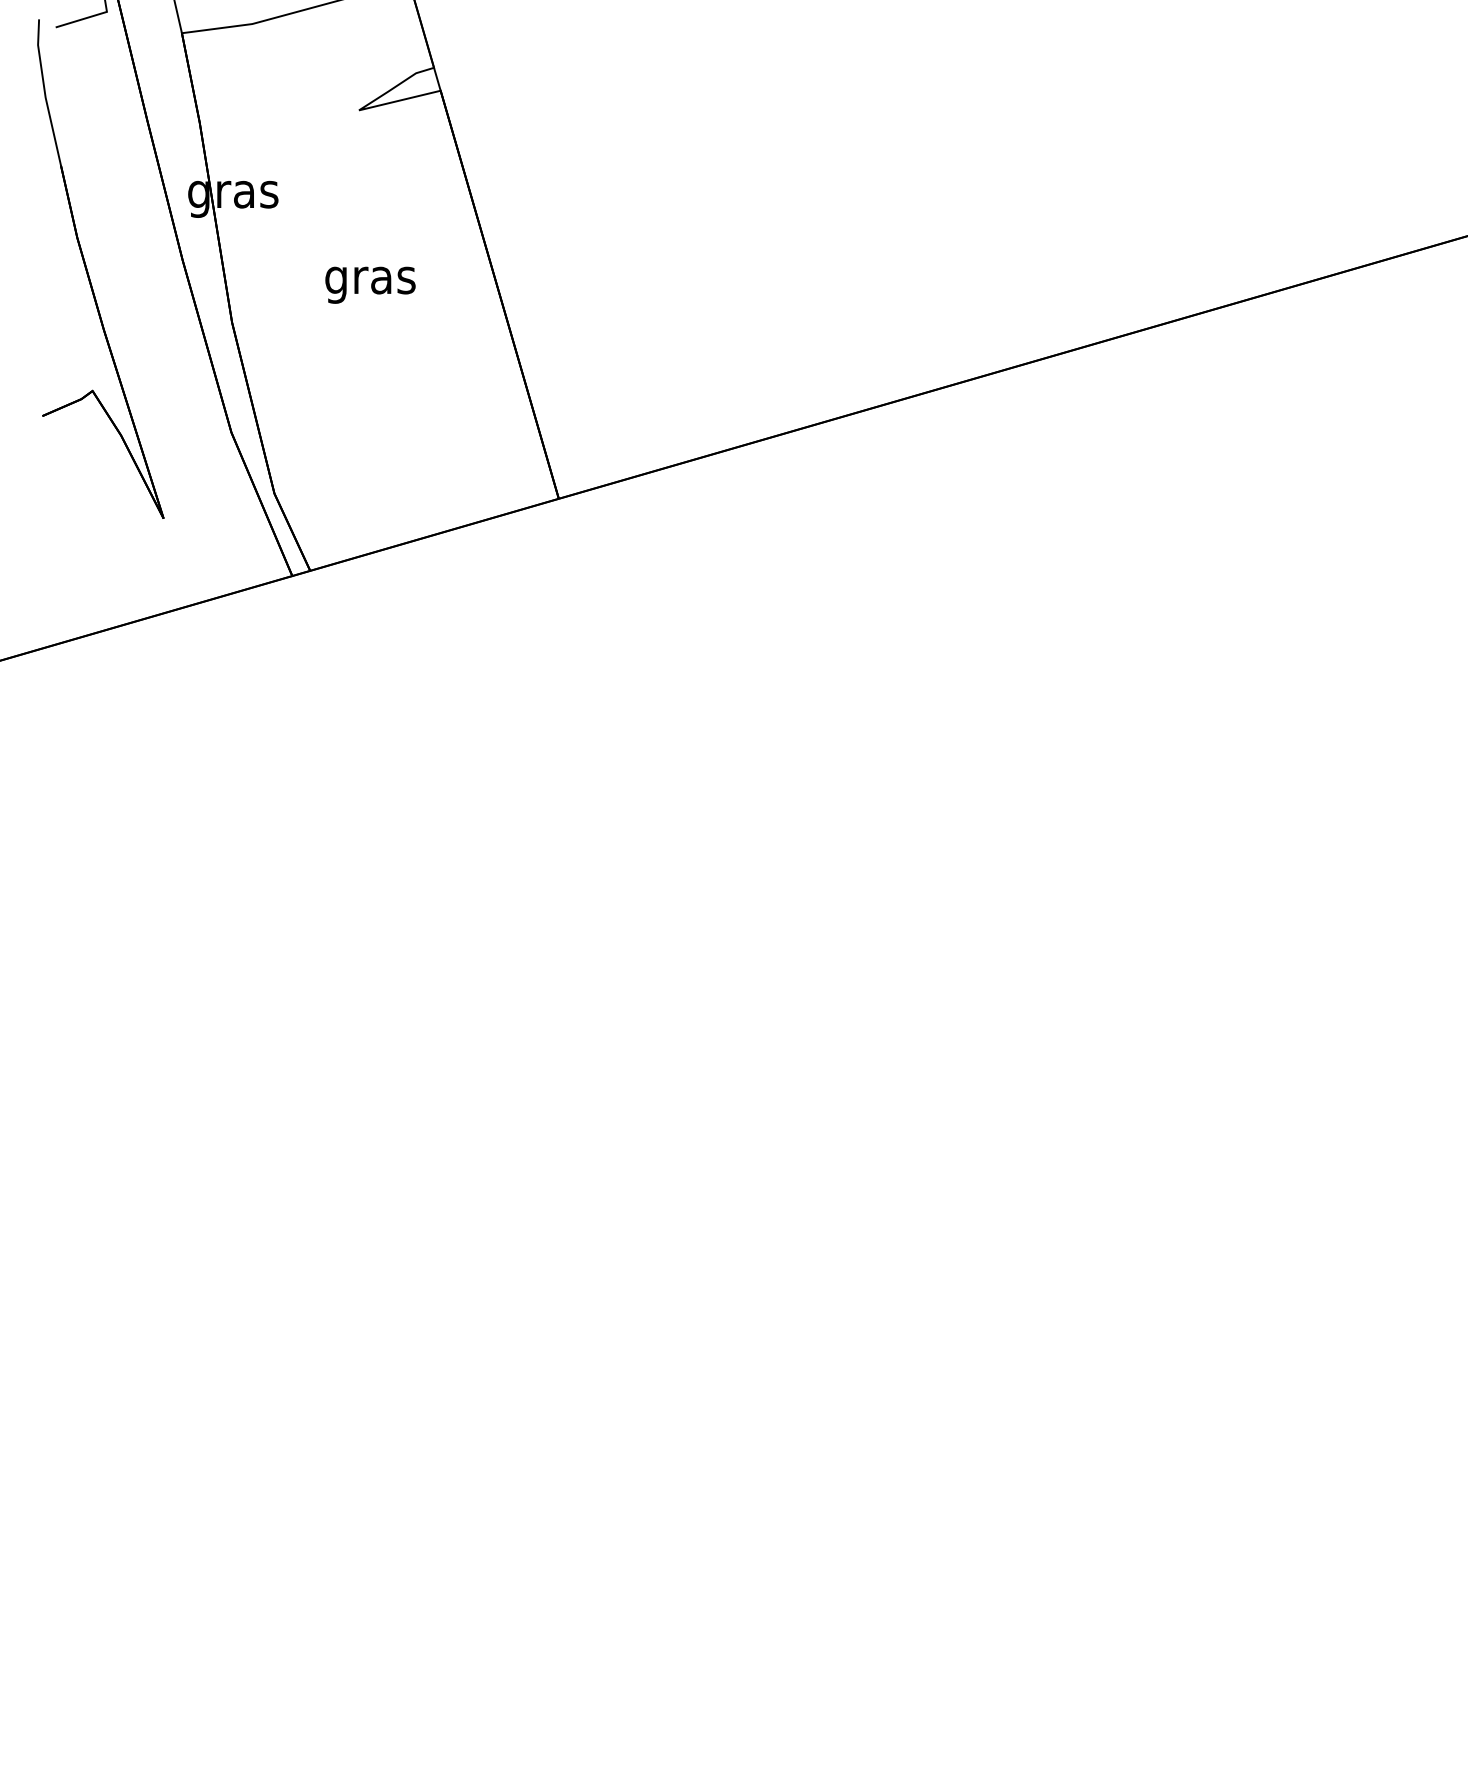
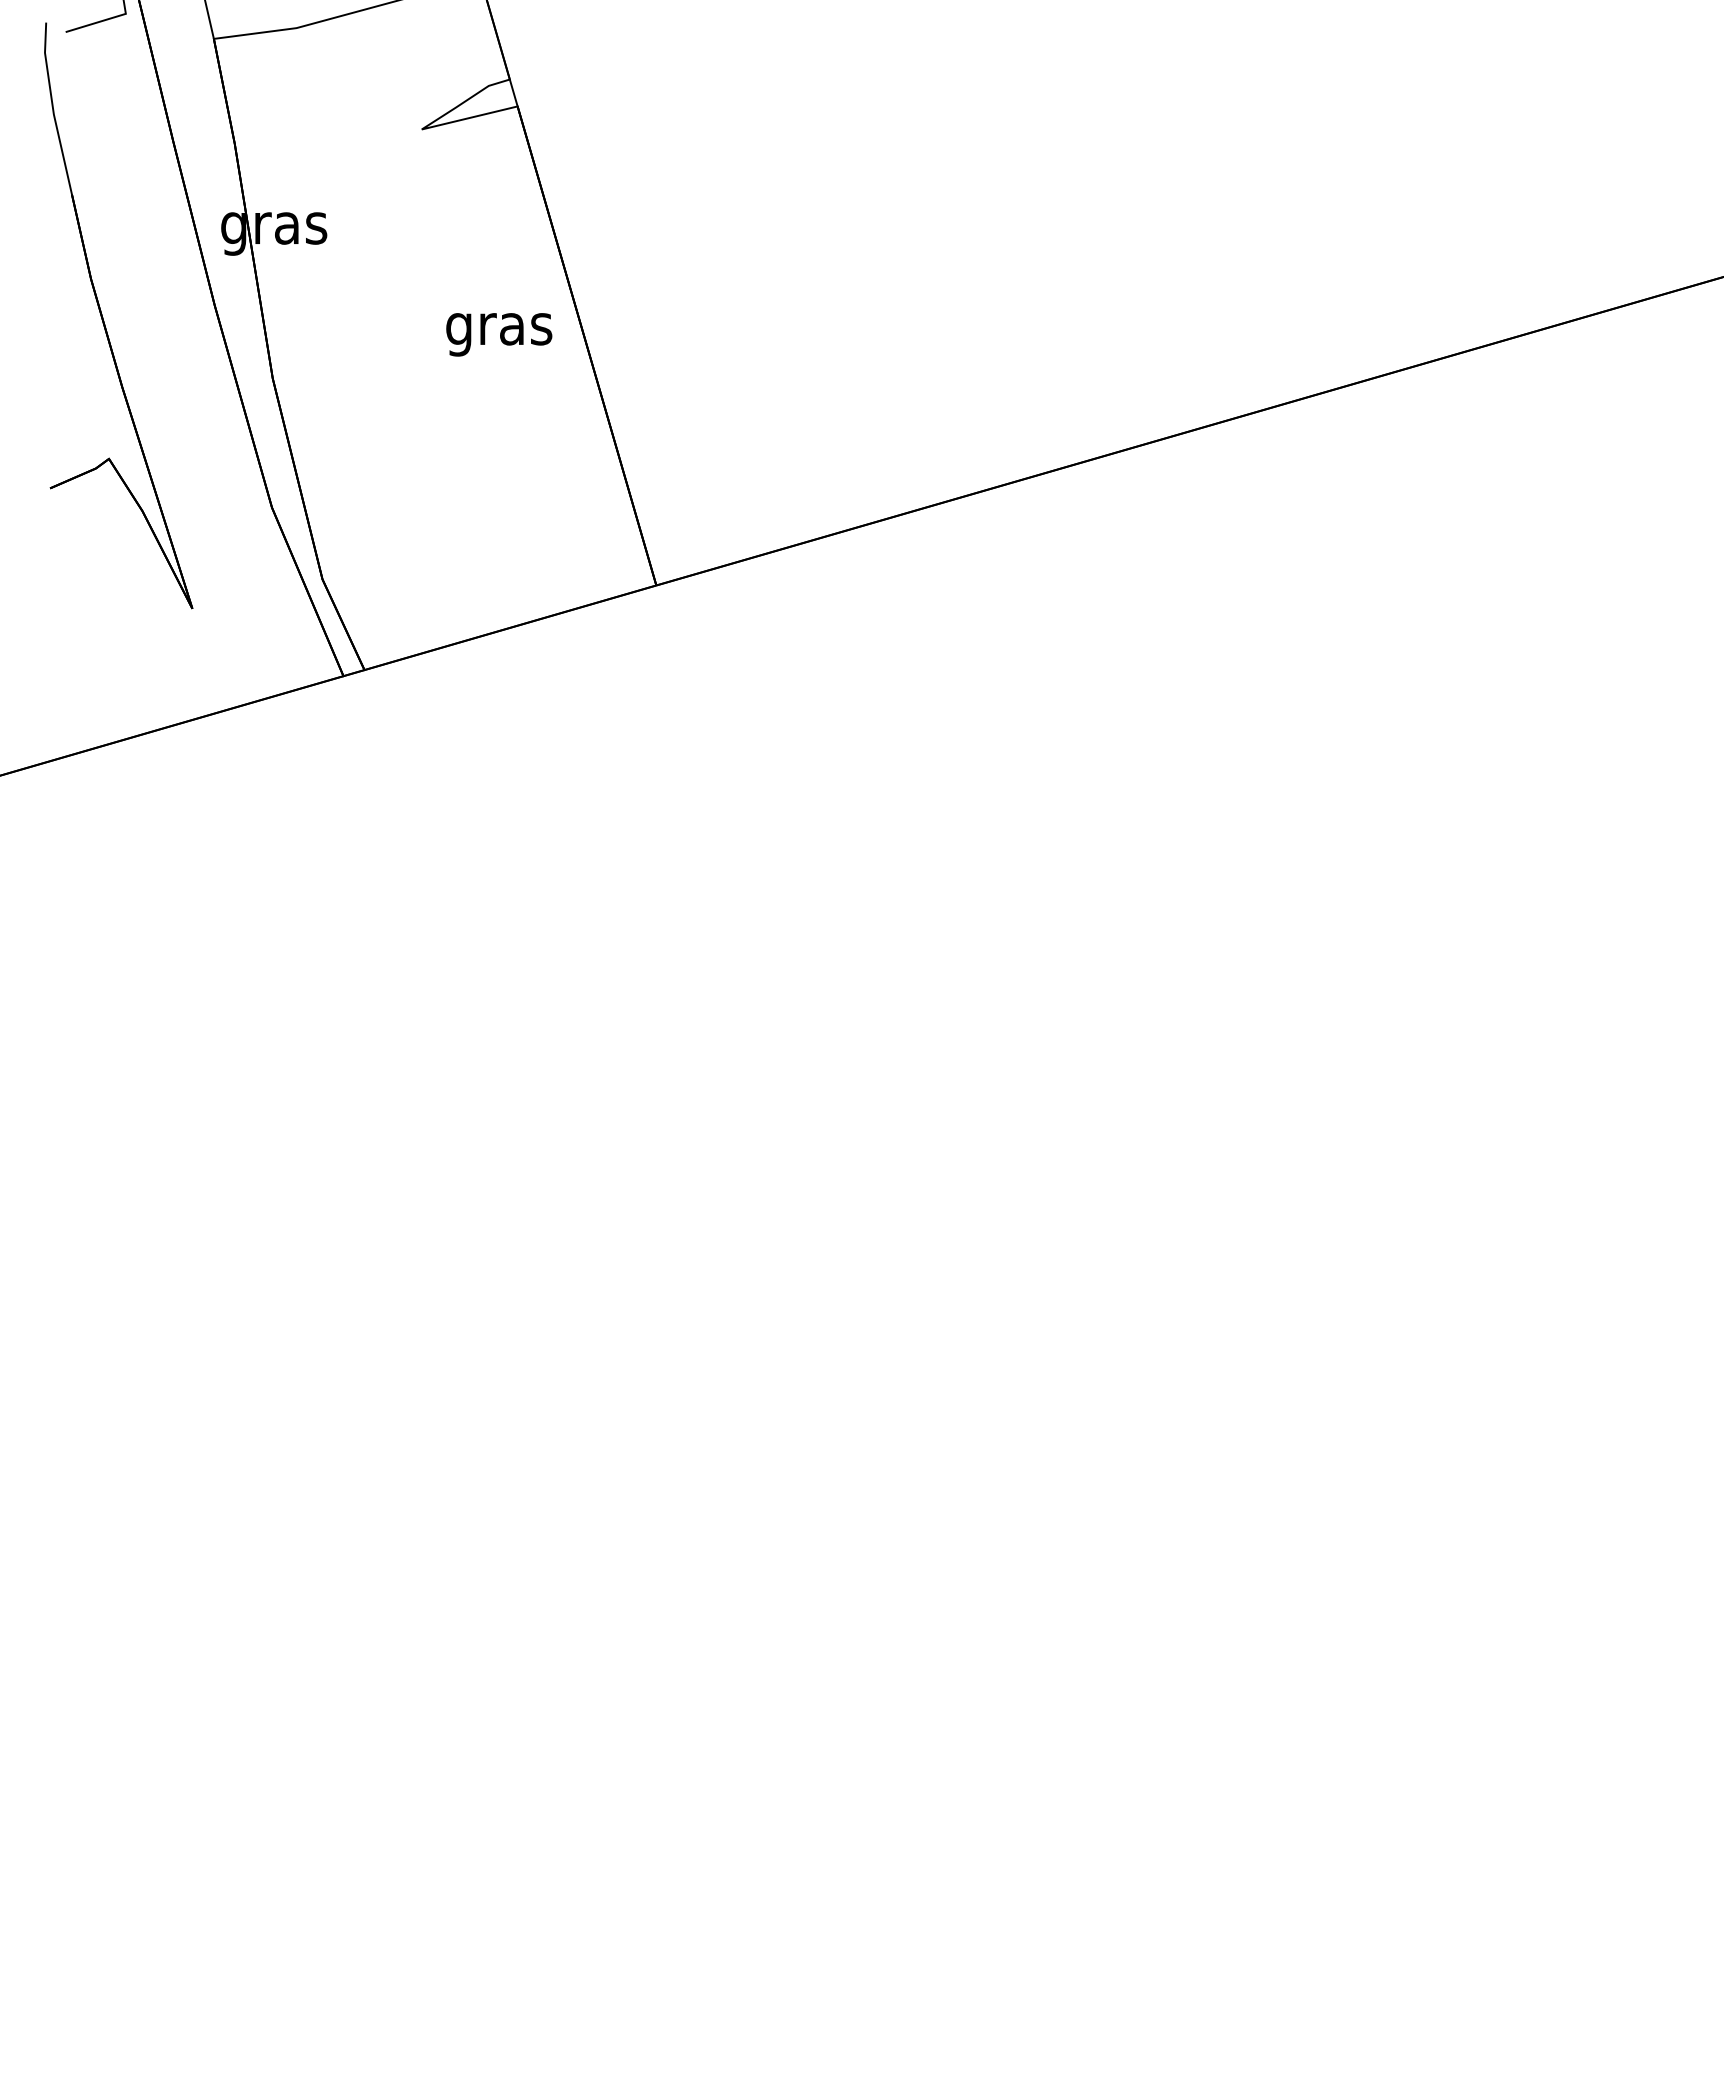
text: (370, 285) -> (499, 334), moved

